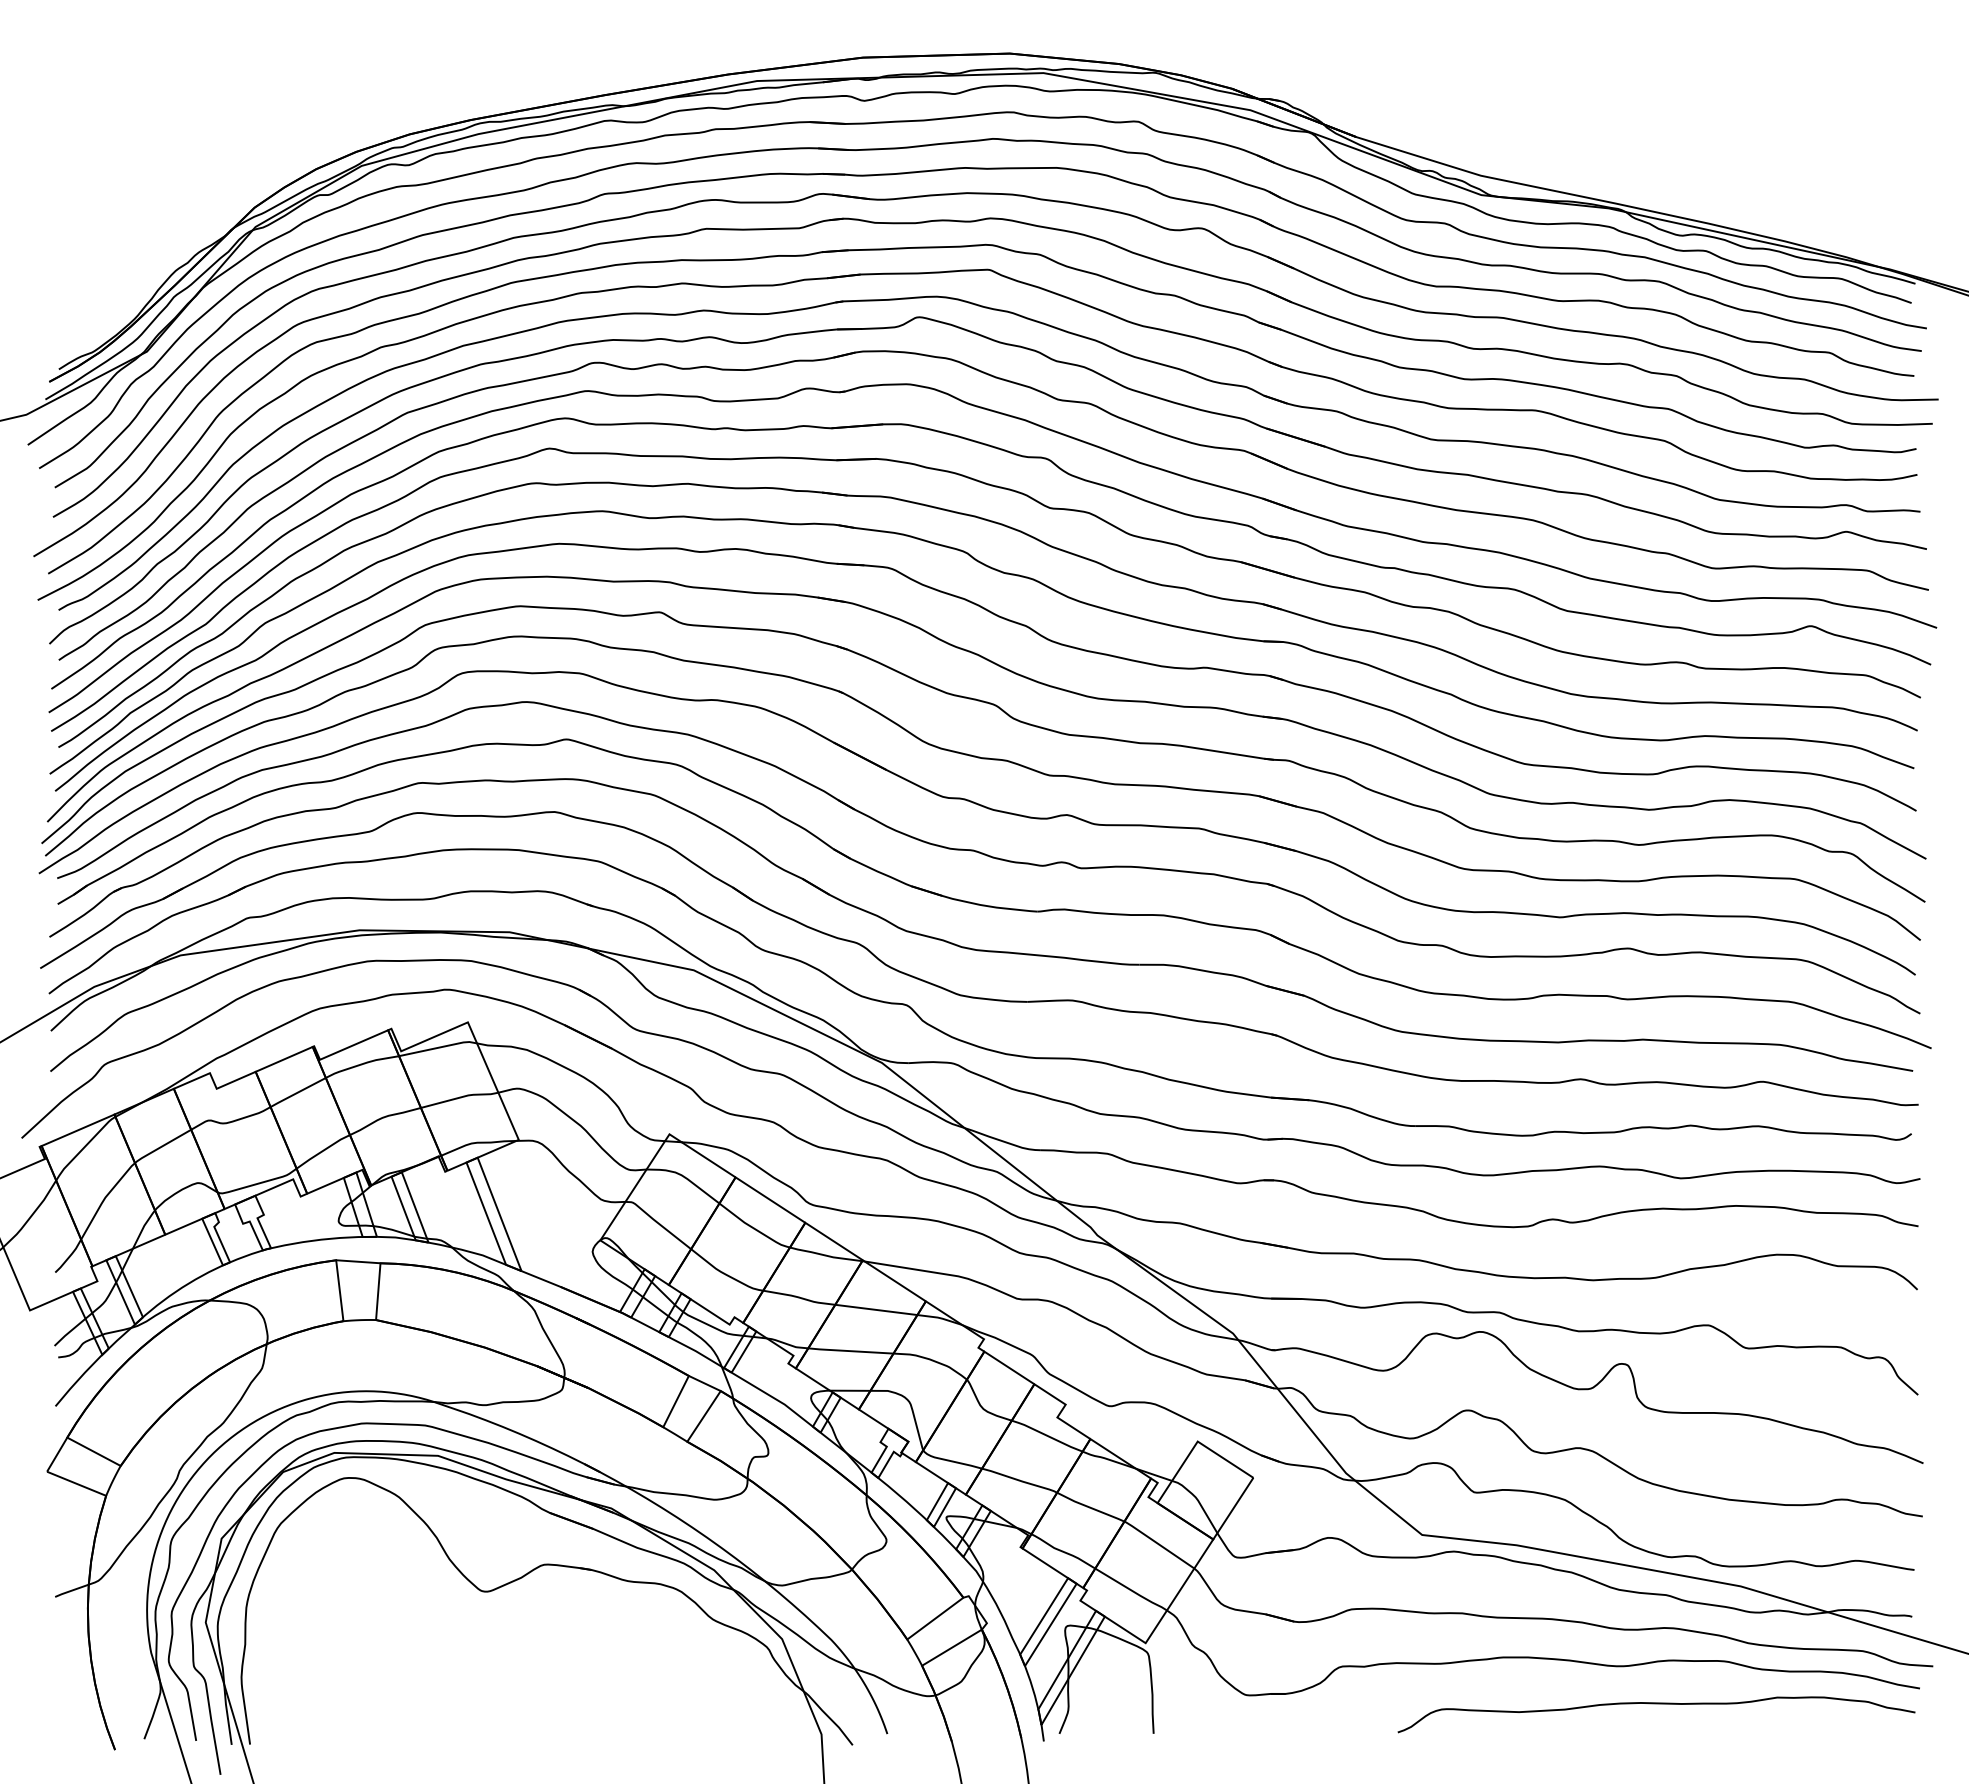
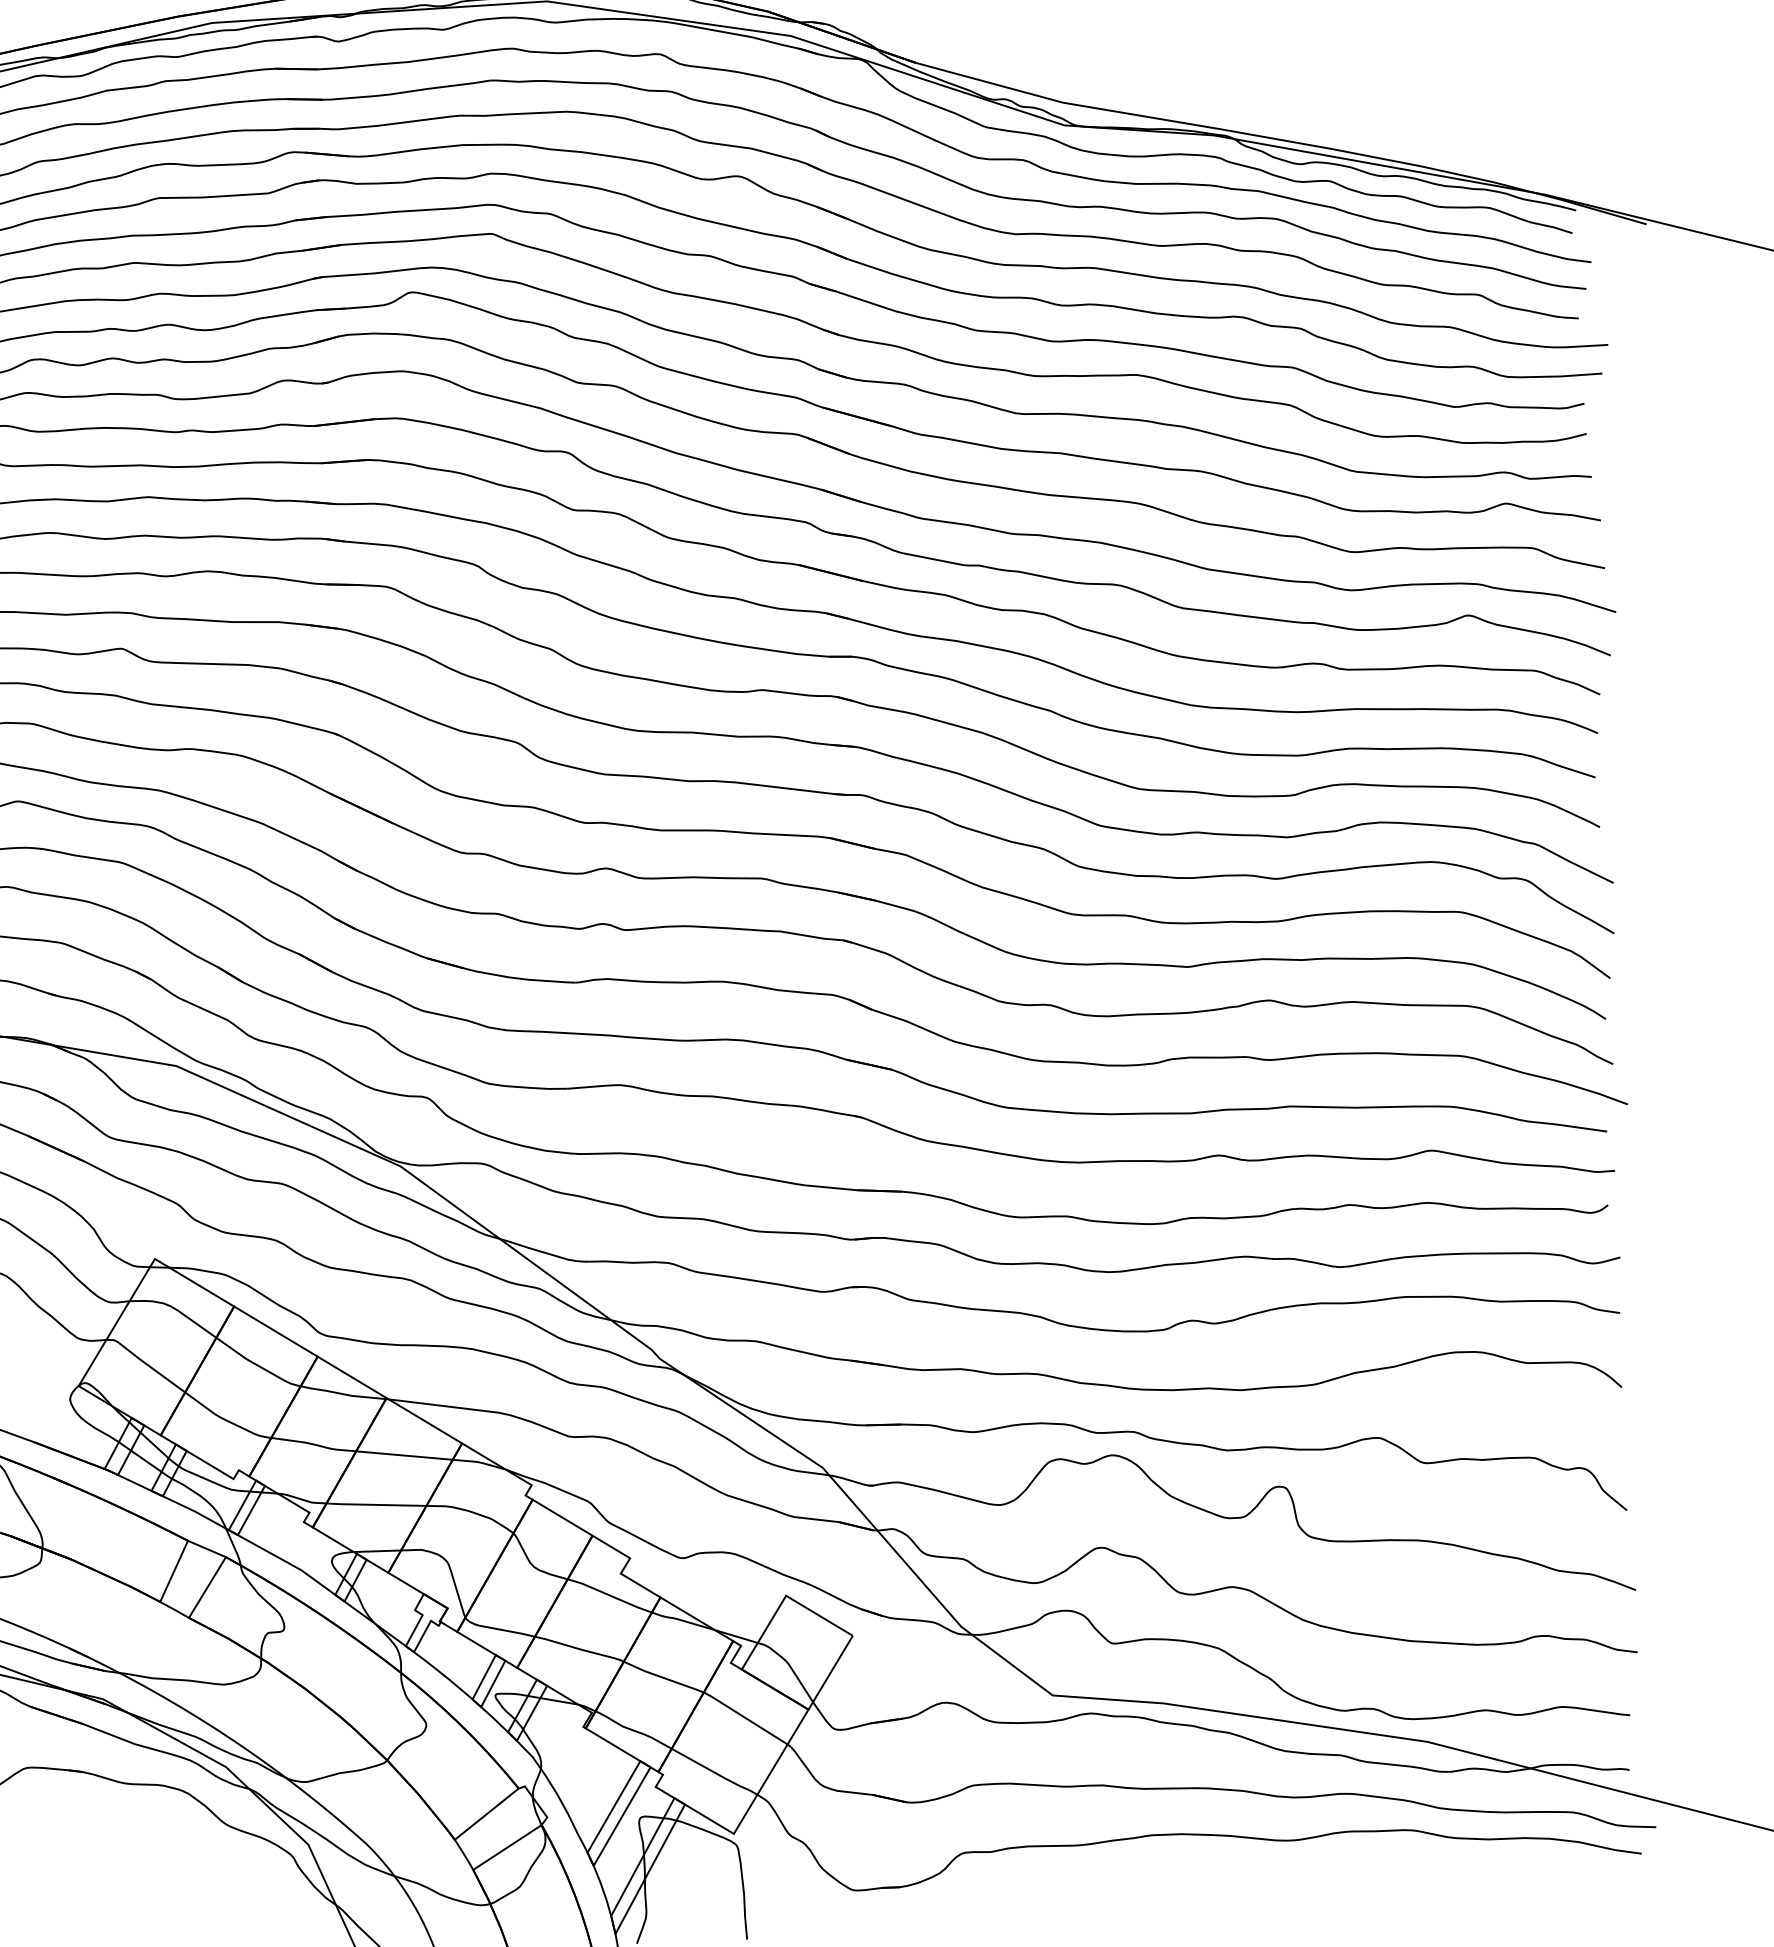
curve: (1656, 1704) -> (1334, 1883), removed

